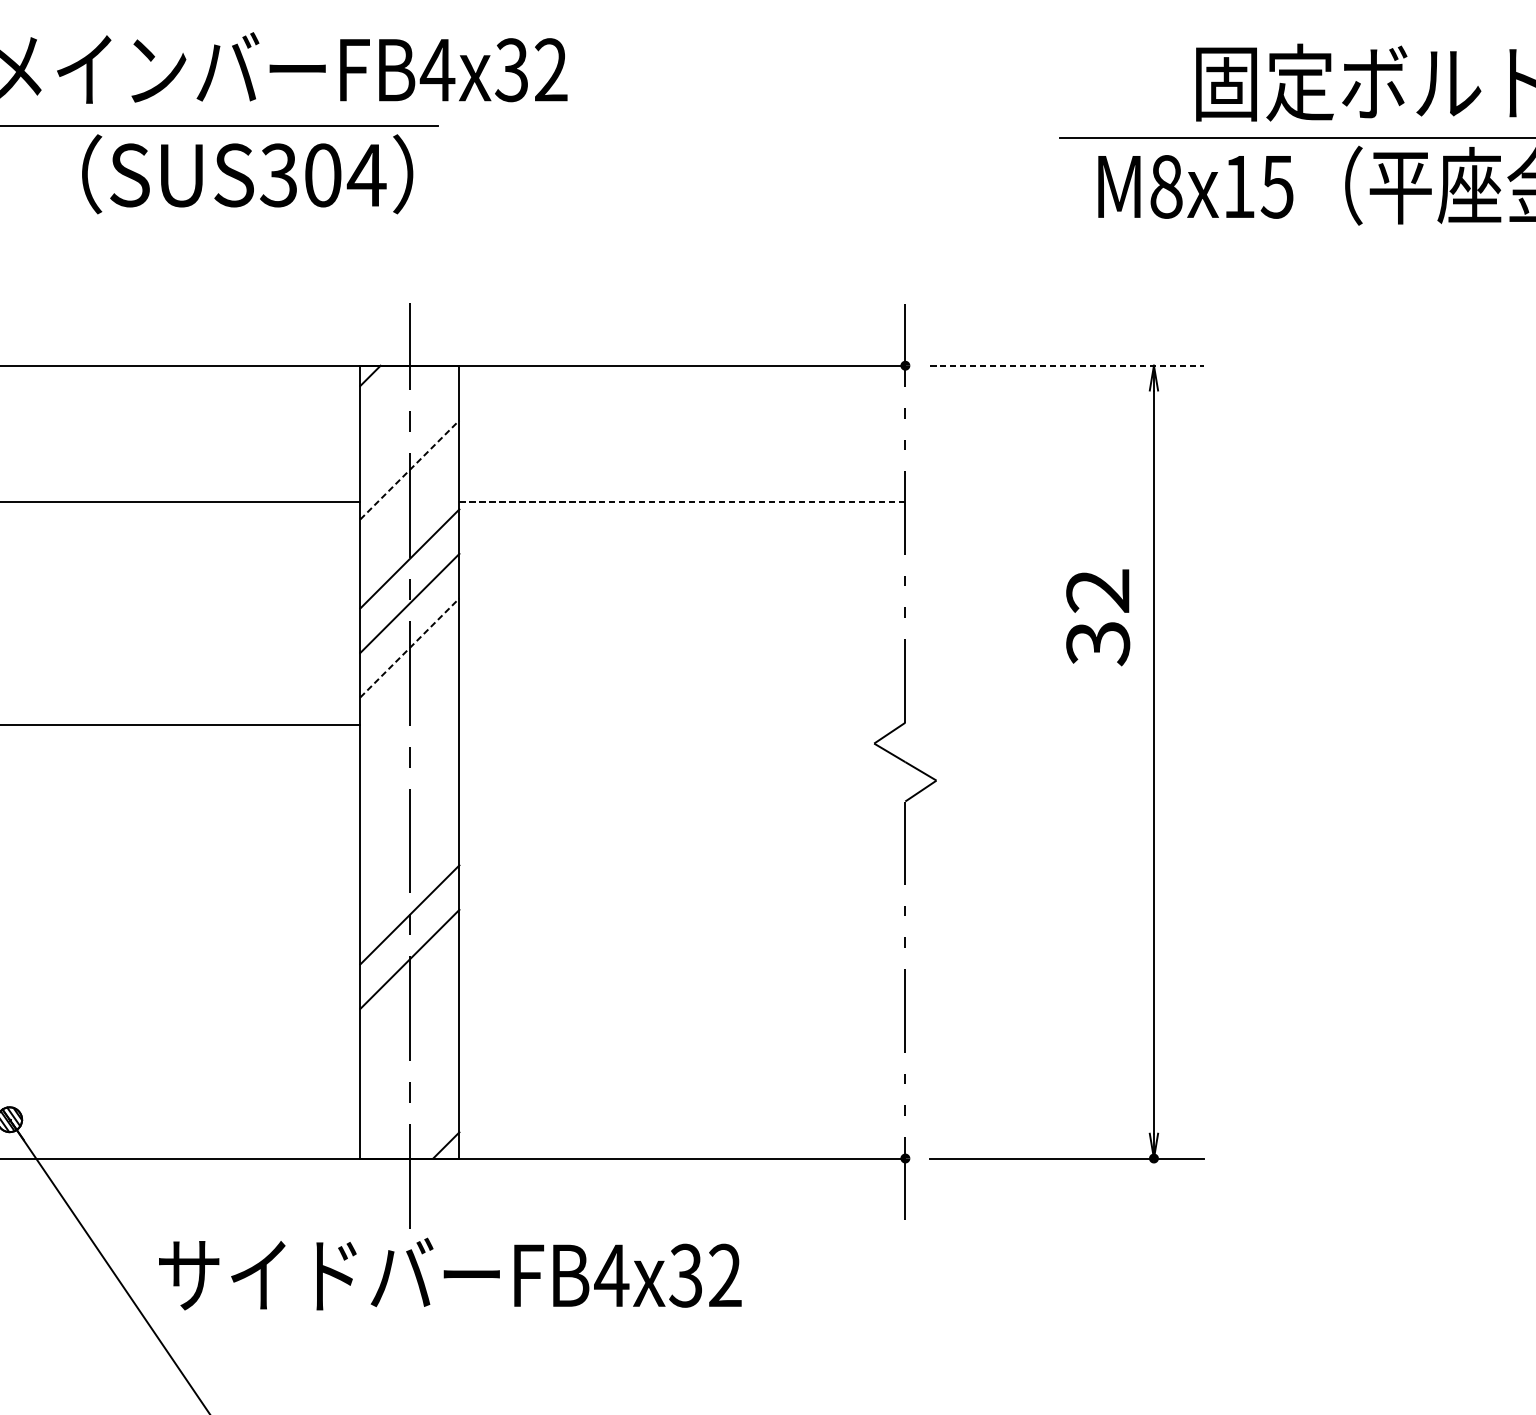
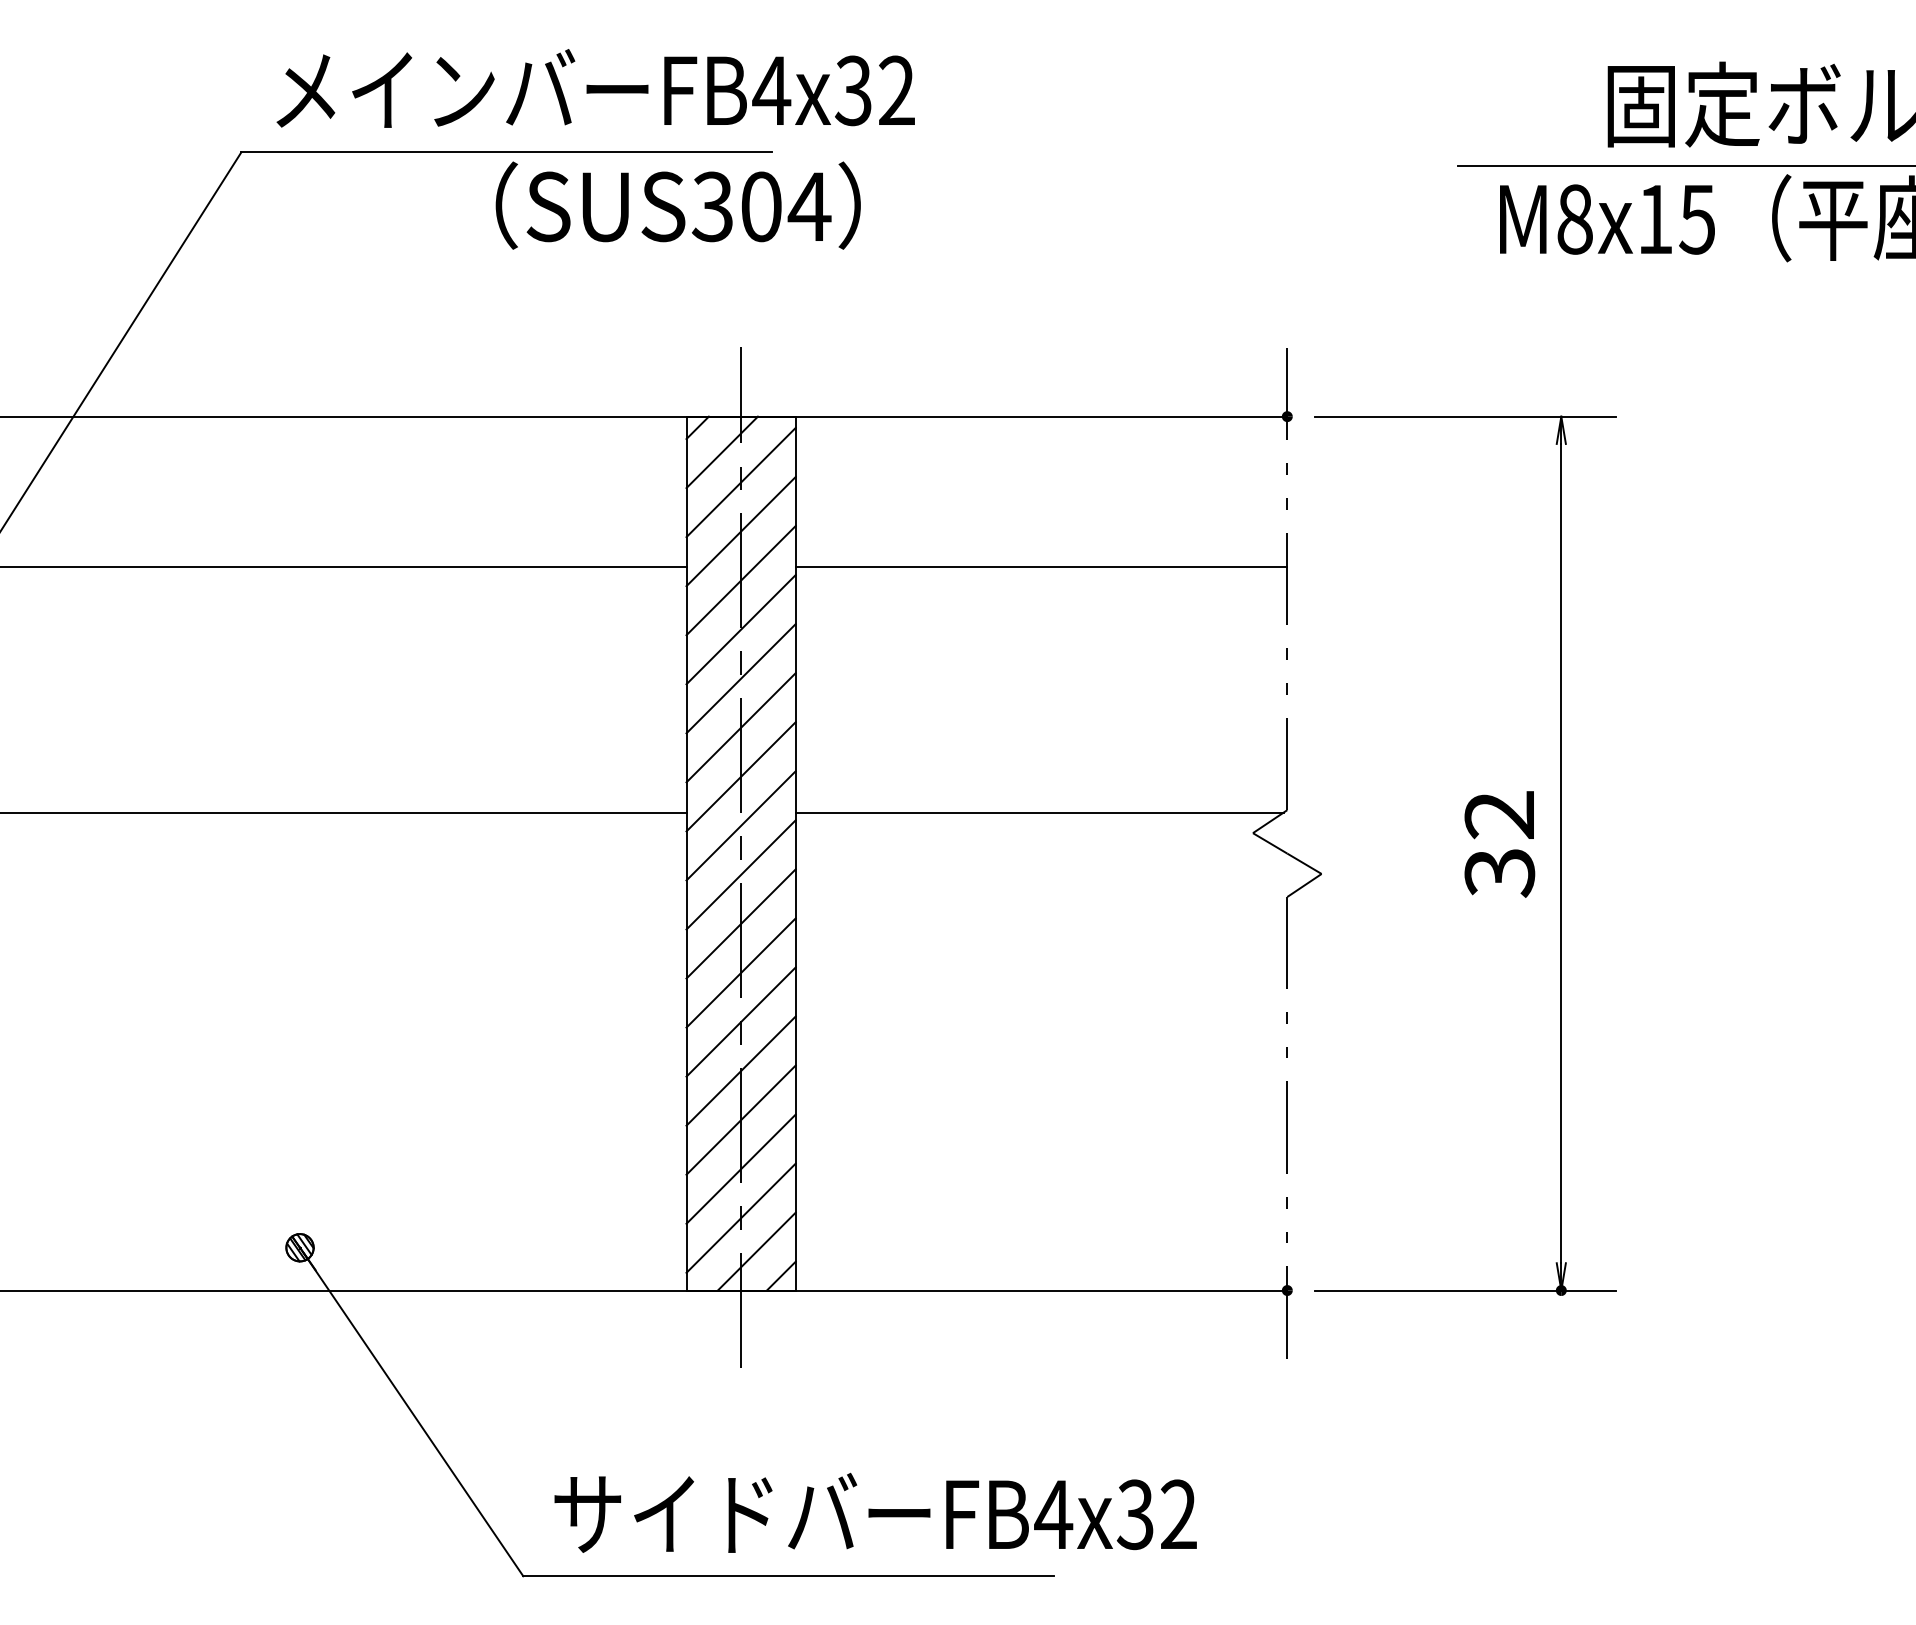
text: (246, 174) -> (677, 205), moved
line: (1067, 365) -> (1465, 416), dashed -> solid
line: (392, 398) -> (721, 452), added
line: (409, 425) -> (740, 482), added
line: (410, 469) -> (741, 531), dashed -> solid
line: (682, 501) -> (1041, 566), dashed -> solid
line: (409, 514) -> (740, 580), added
text: (1097, 617) -> (1499, 844), moved
line: (410, 647) -> (741, 727), dashed -> solid
line: (409, 692) -> (740, 776), added
line: (680, 724) -> (1039, 812), added
line: (409, 736) -> (740, 825), added
line: (409, 781) -> (740, 874), added
line: (409, 825) -> (740, 923), added
line: (409, 869) -> (740, 972), added
line: (409, 1003) -> (740, 1119), added
line: (409, 1047) -> (740, 1168), added
line: (409, 1092) -> (740, 1217), added
line: (423, 1123) -> (756, 1251), added
text: (450, 1273) -> (875, 1512), moved

